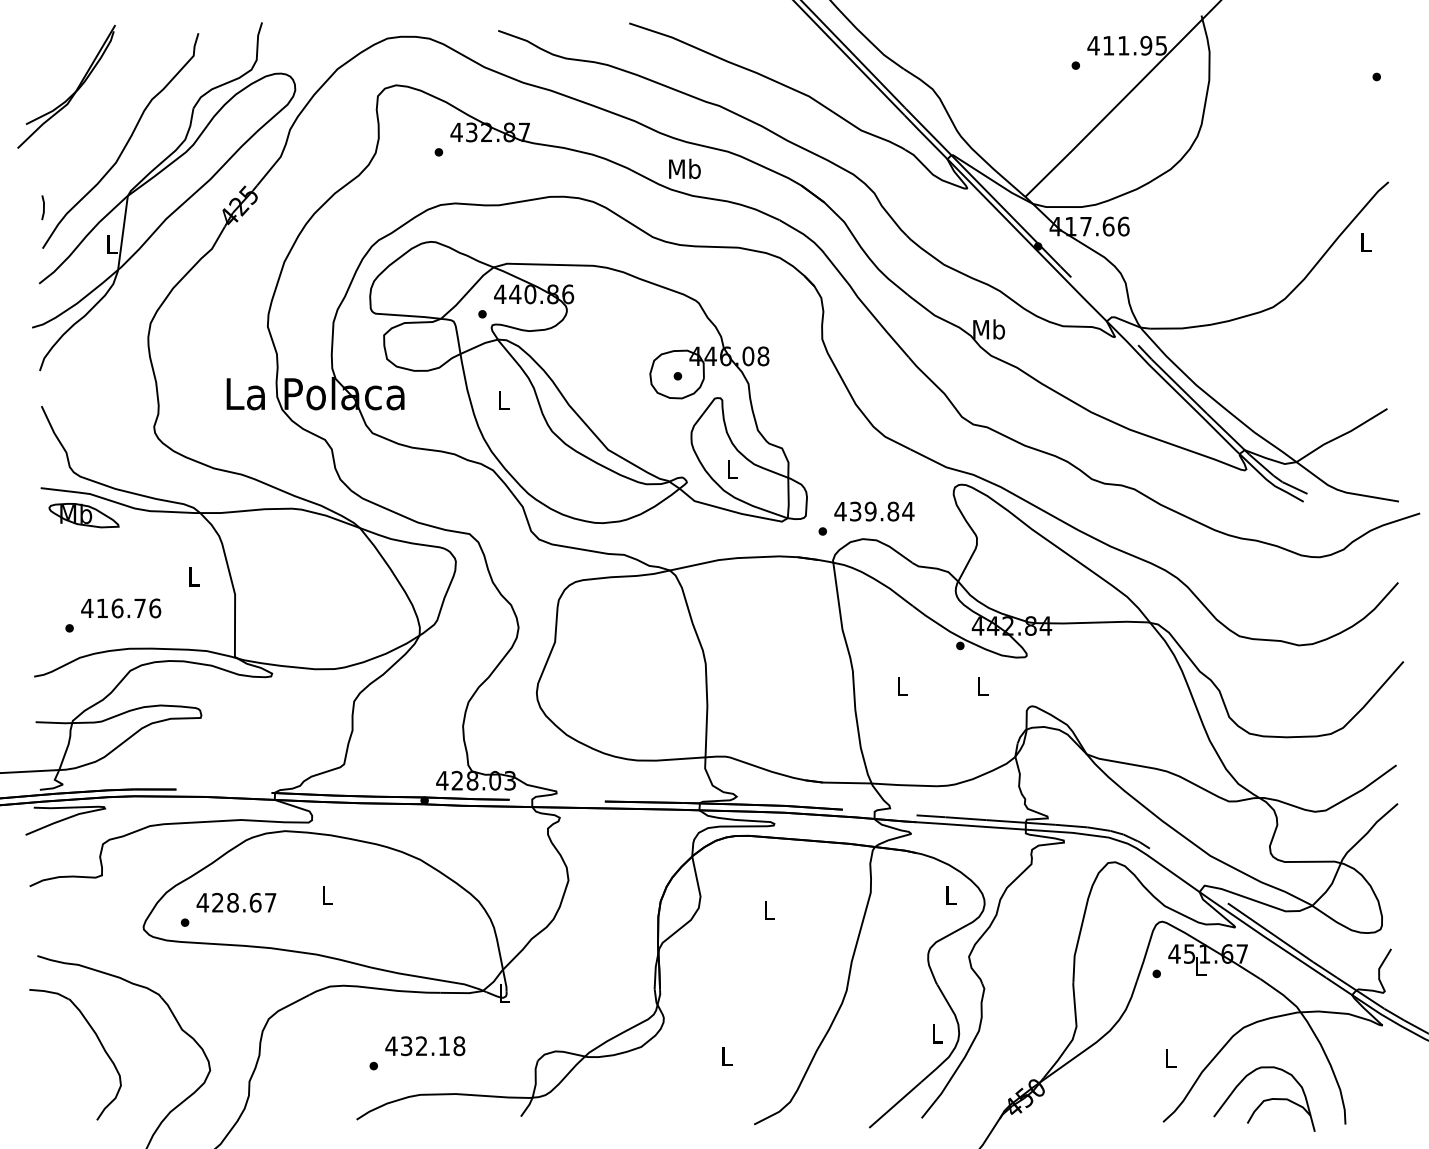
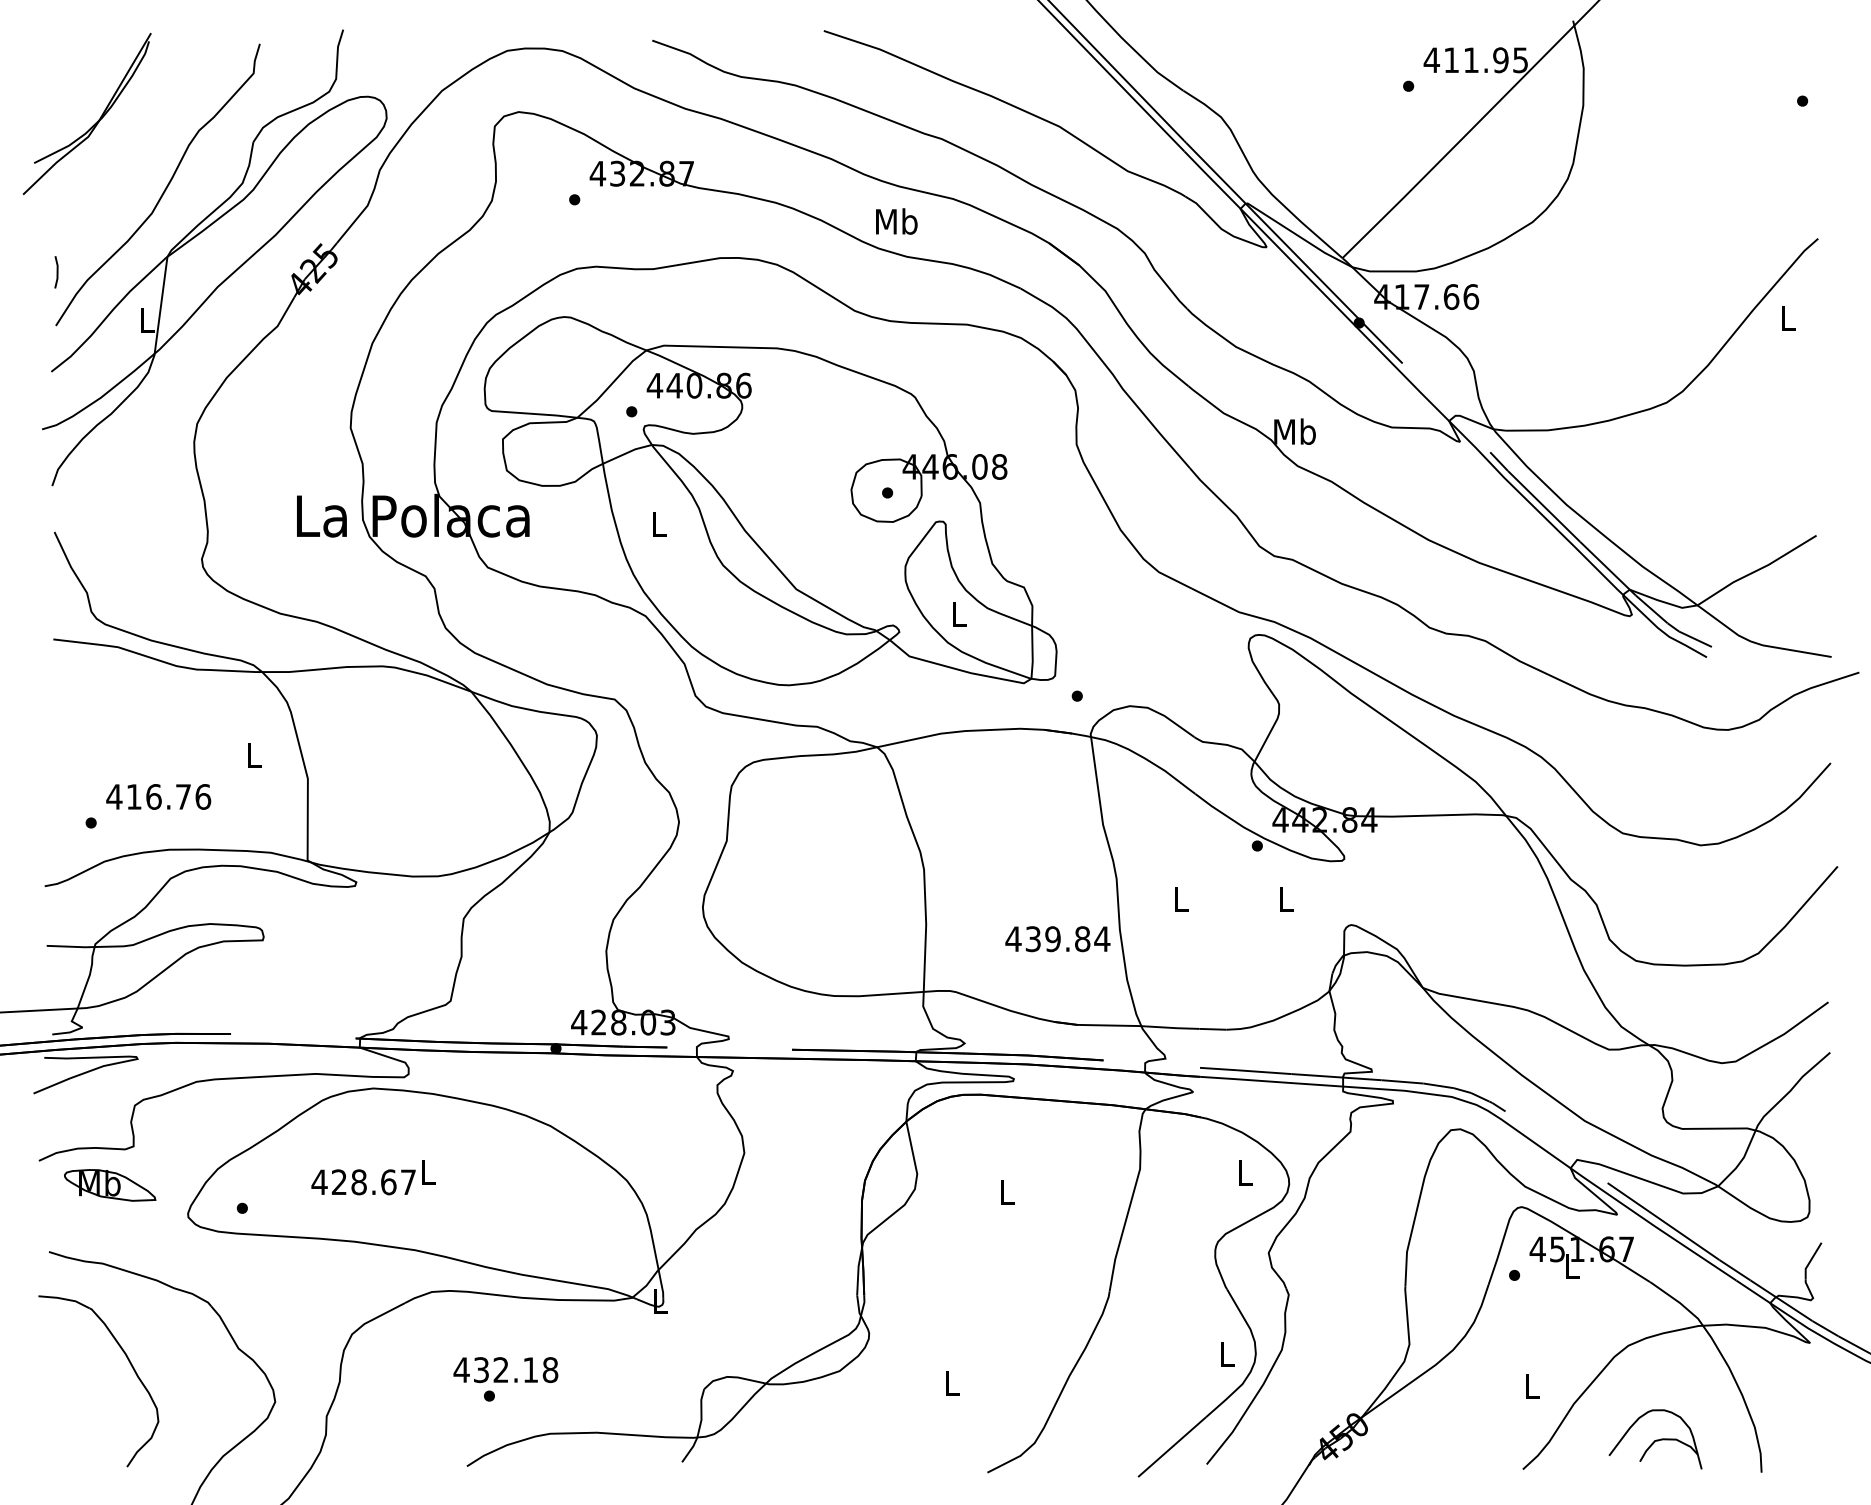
text: (874, 511) -> (1057, 939), moved
part: (84, 515) -> (110, 1185), moved
text: (236, 902) -> (363, 1182), moved
text: (425, 1046) -> (505, 1370), moved
part: (1264, 1099) -> (1655, 1439), size x0.7

